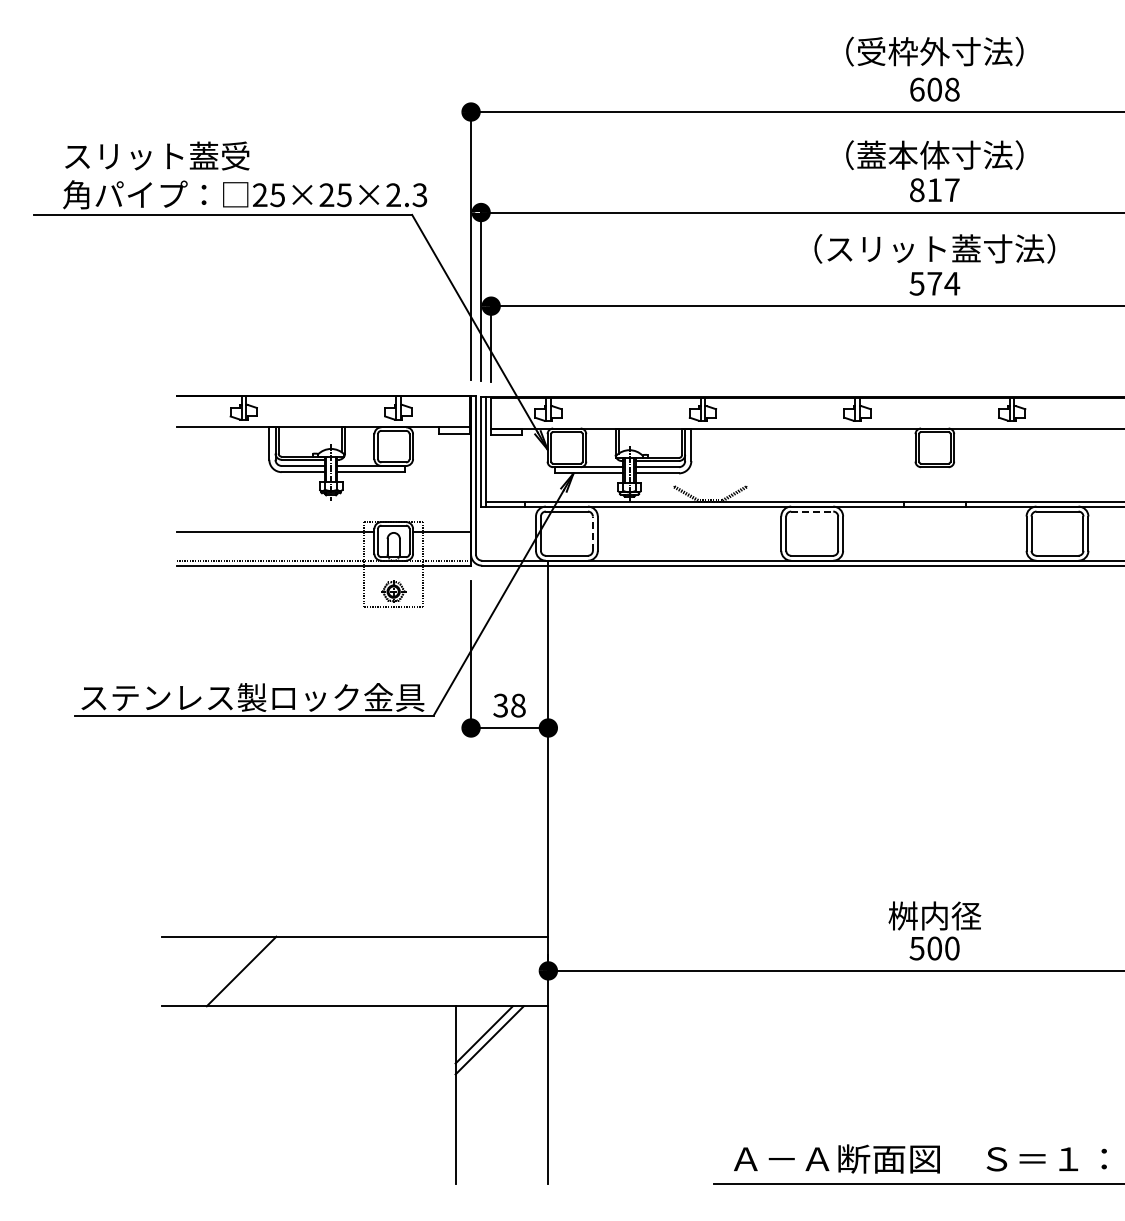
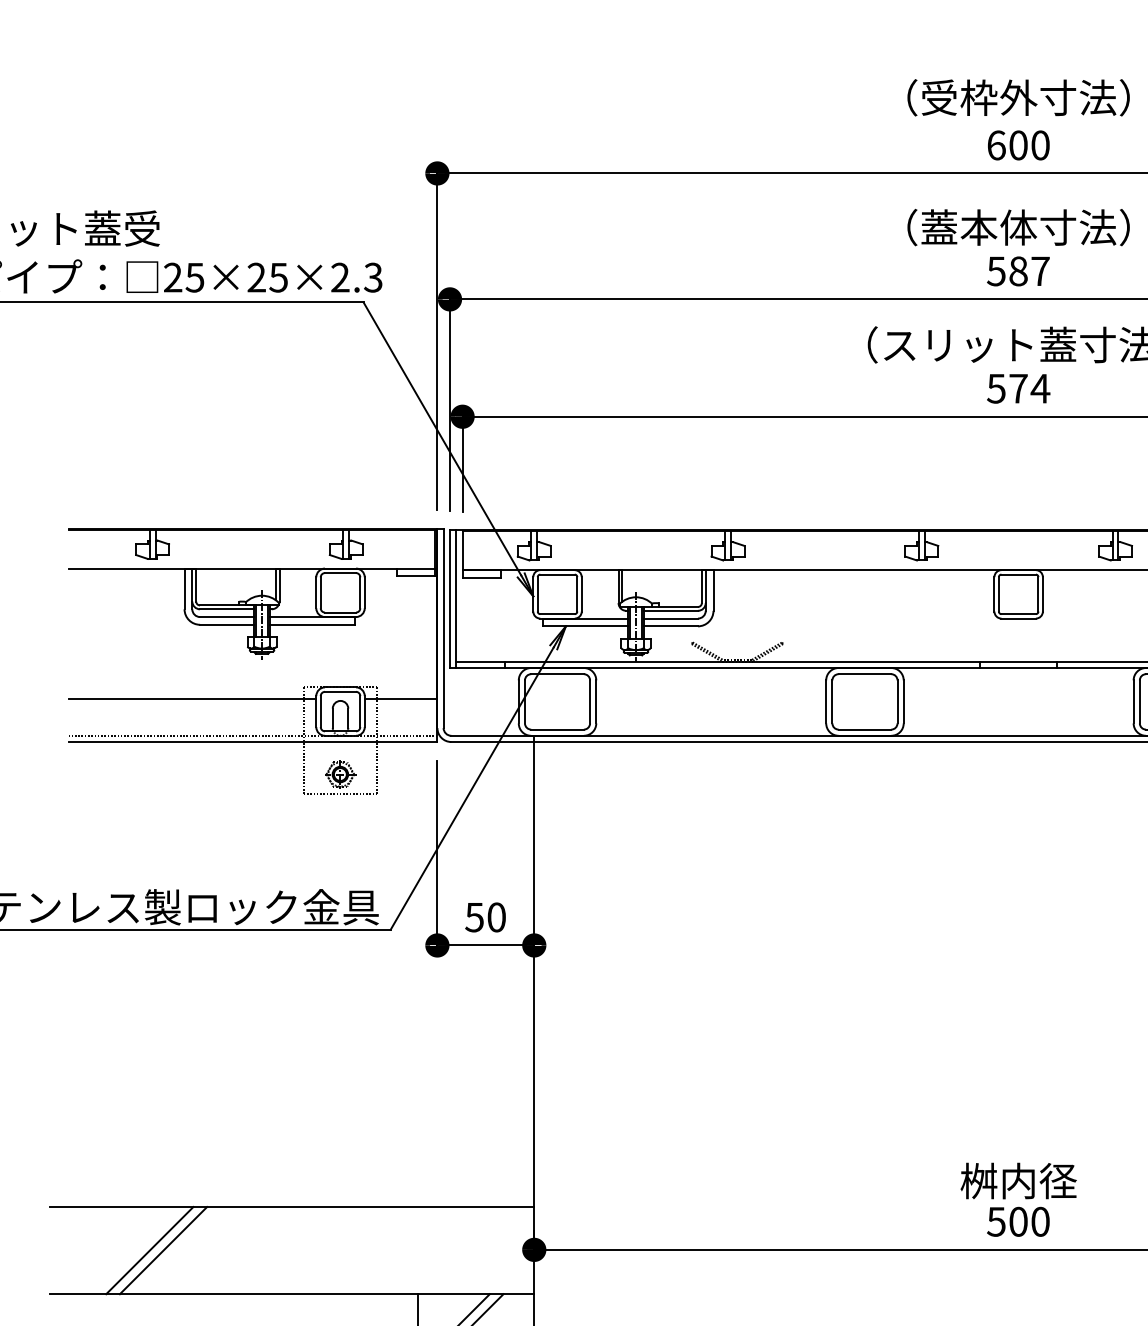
text: (952, 89) -> (1040, 145), 608 -> 600
text: (925, 190) -> (1006, 271), 817 -> 587
line: (812, 511) -> (865, 674), dashed -> solid
line: (592, 533) -> (589, 701), dashed -> solid
text: (509, 705) -> (485, 917), 38 -> 50
line: (252, 971) -> (163, 1250), added

